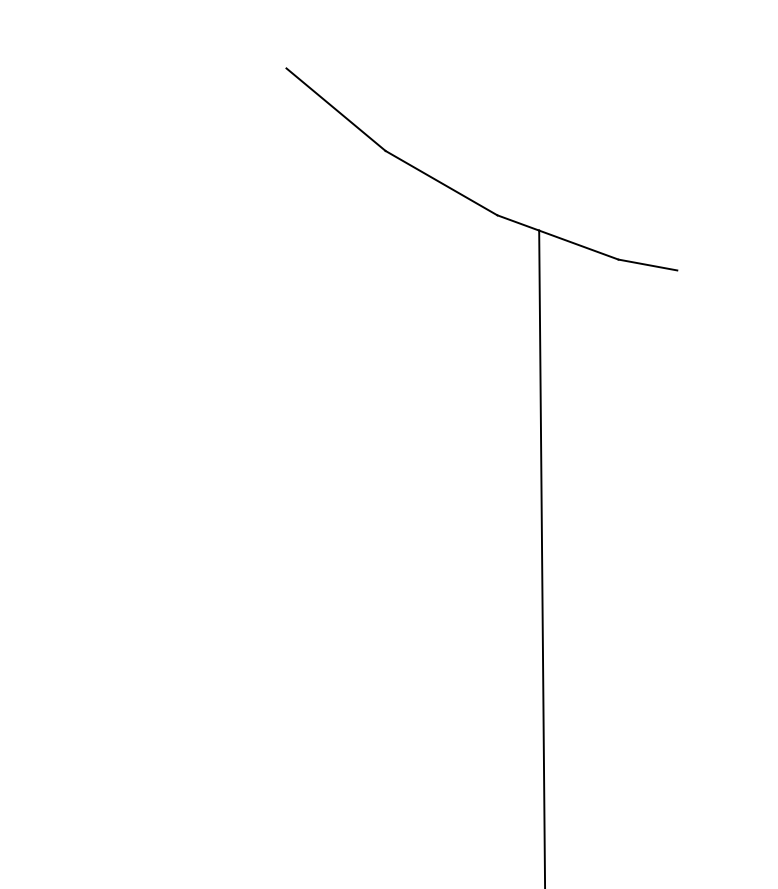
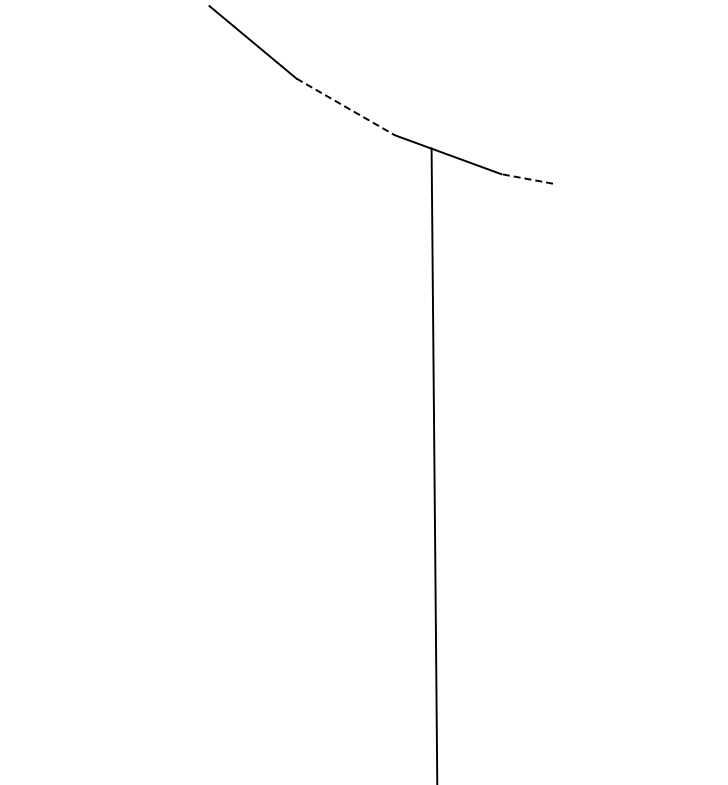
line: (441, 182) -> (345, 106), solid -> dashed
line: (647, 264) -> (526, 178), solid -> dashed

